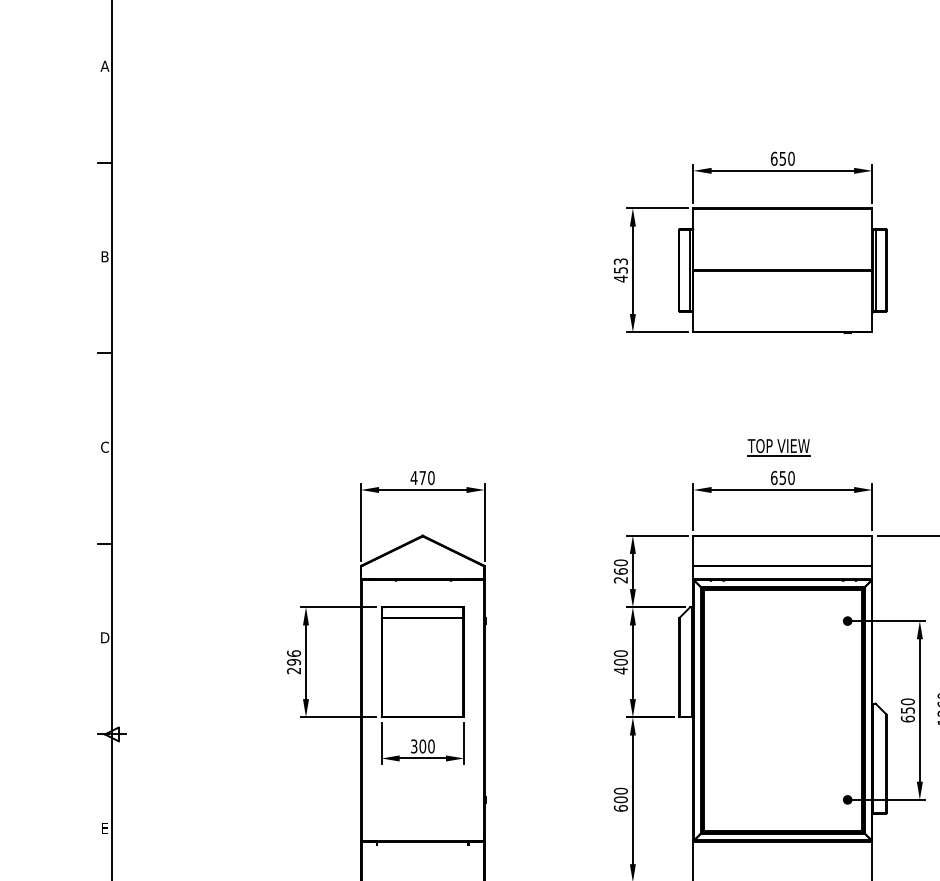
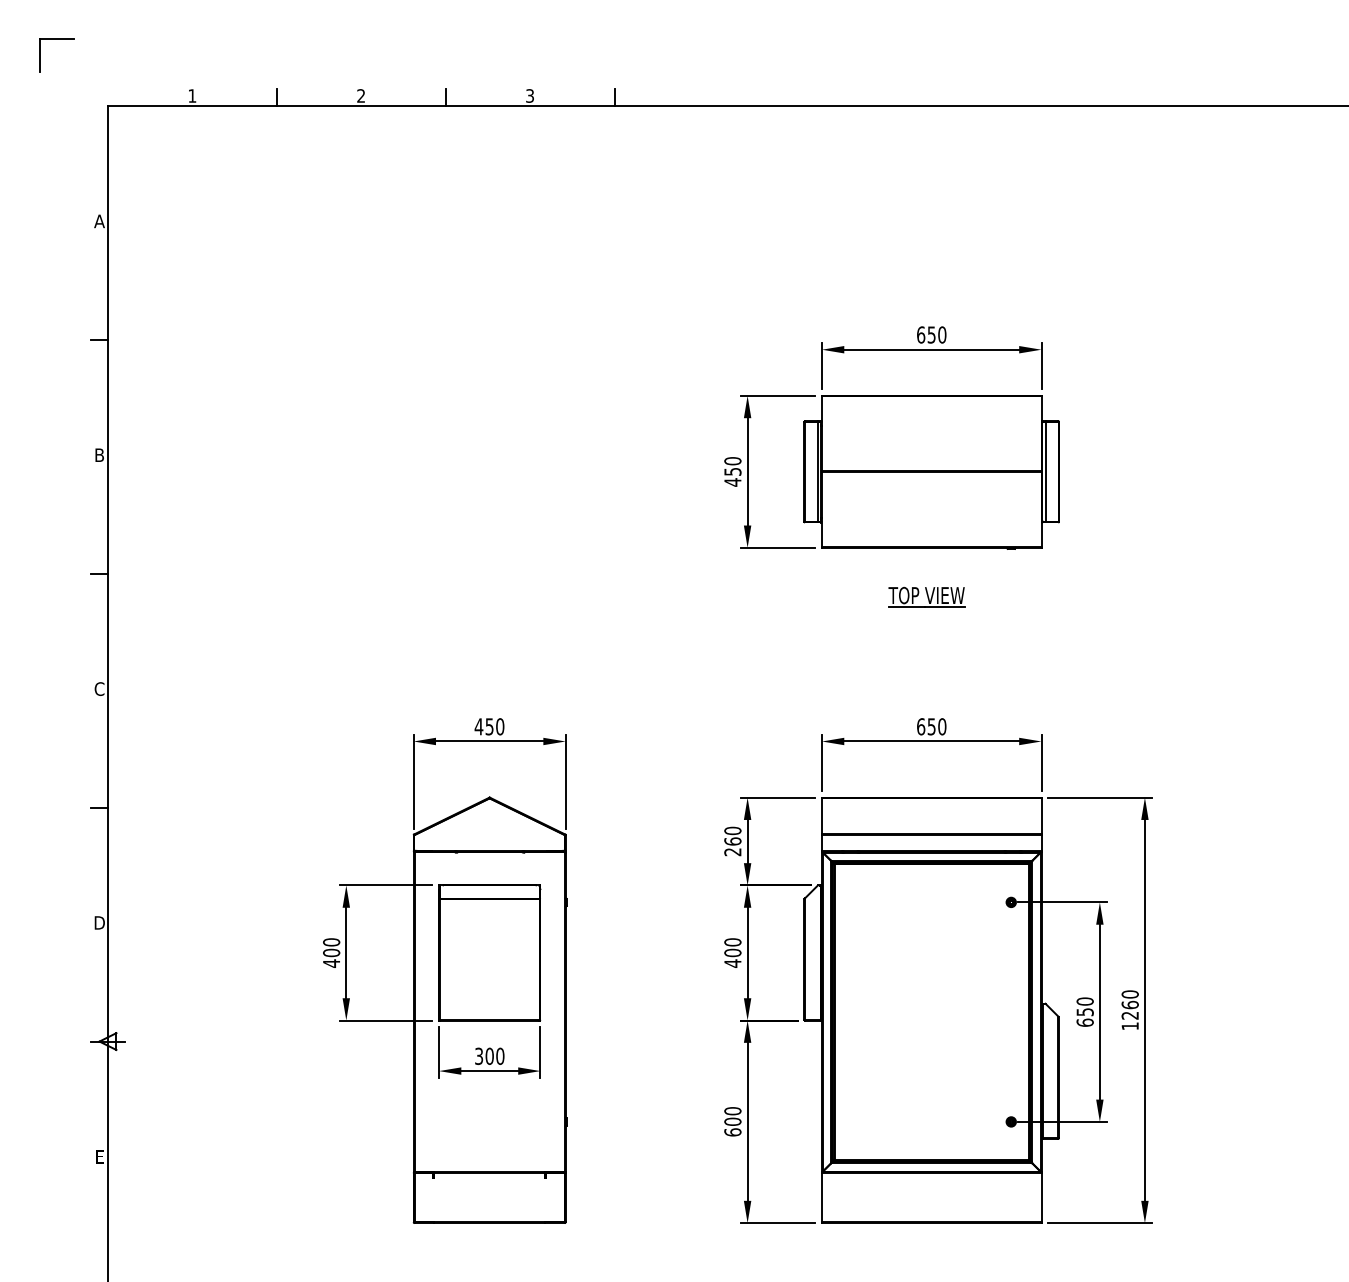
text: (620, 261) -> (732, 461), 453 -> 450
part: (778, 446) -> (926, 596), moved
text: (422, 477) -> (489, 726), 470 -> 450
text: (293, 661) -> (331, 952), 296 -> 400

